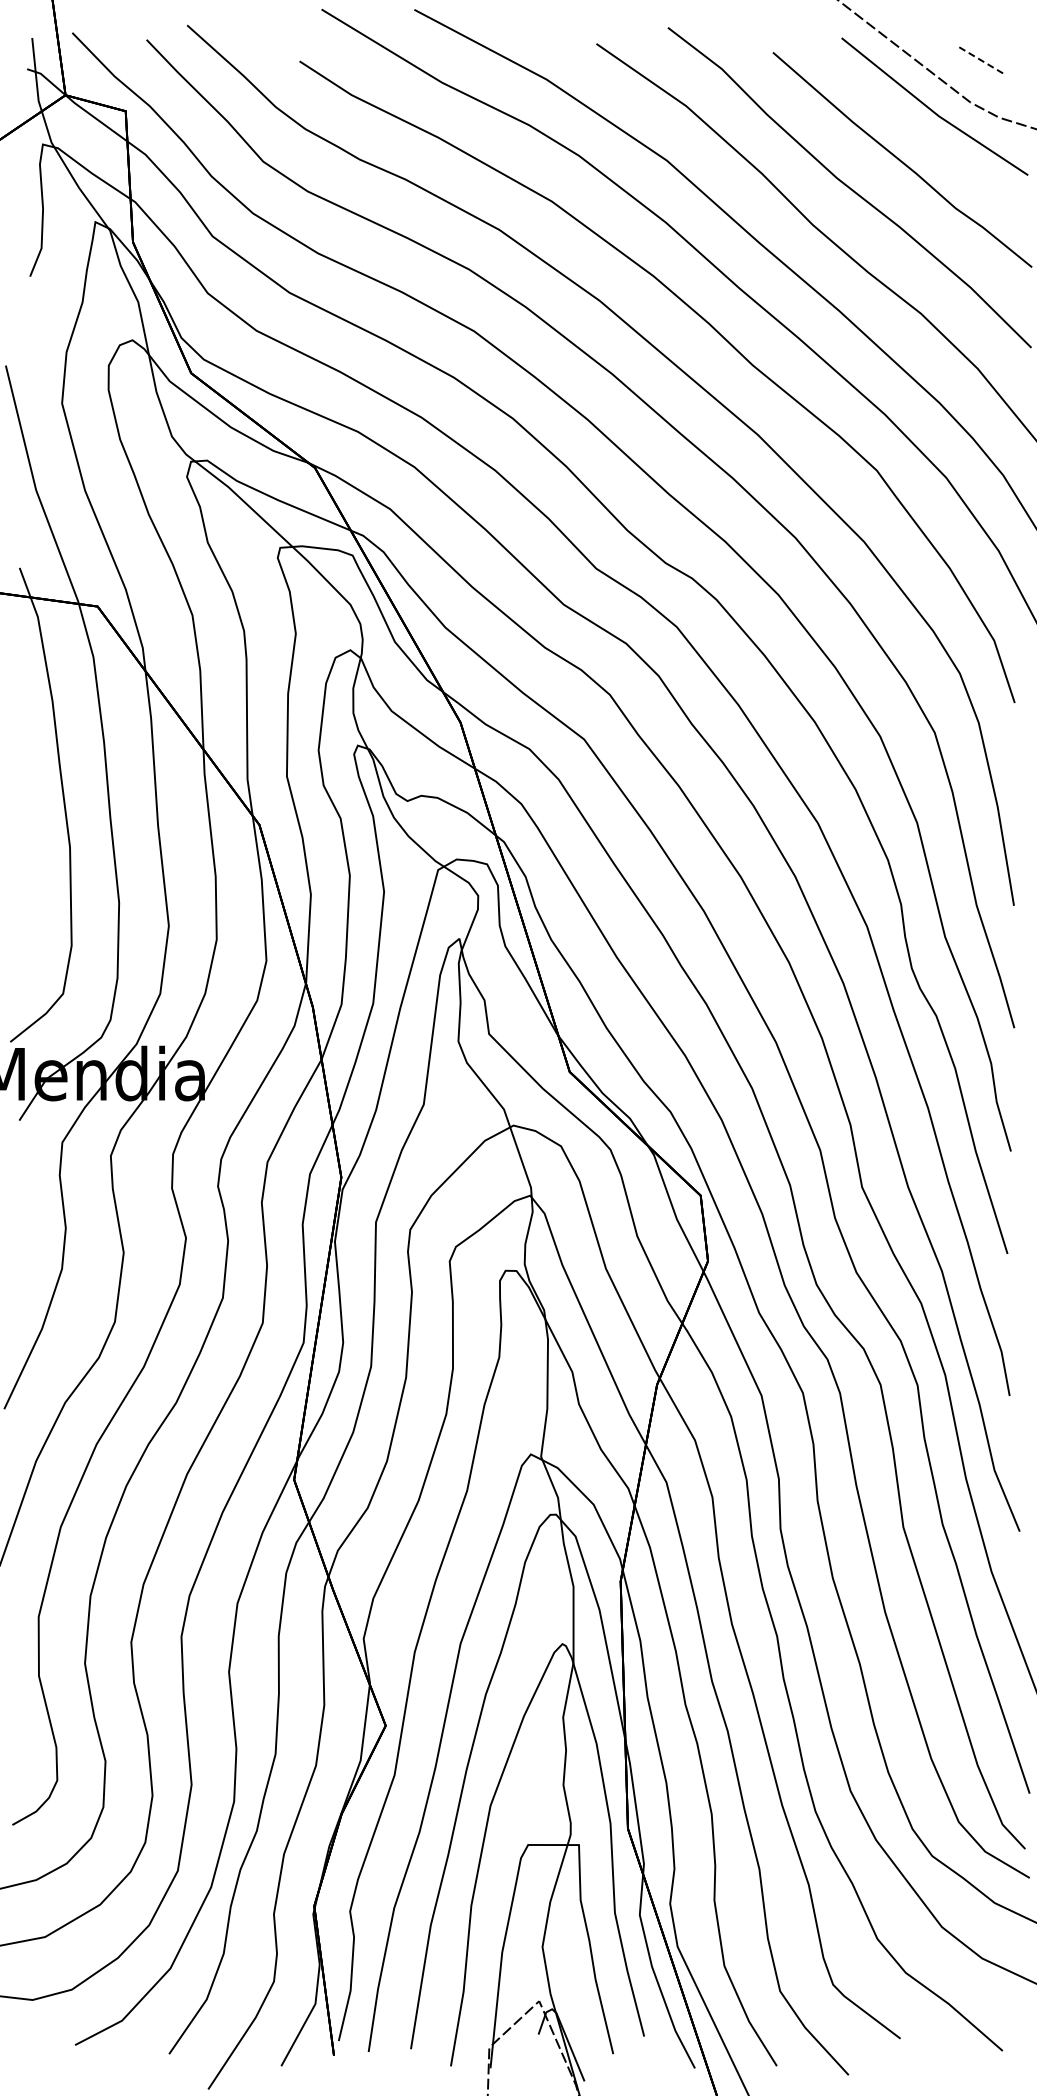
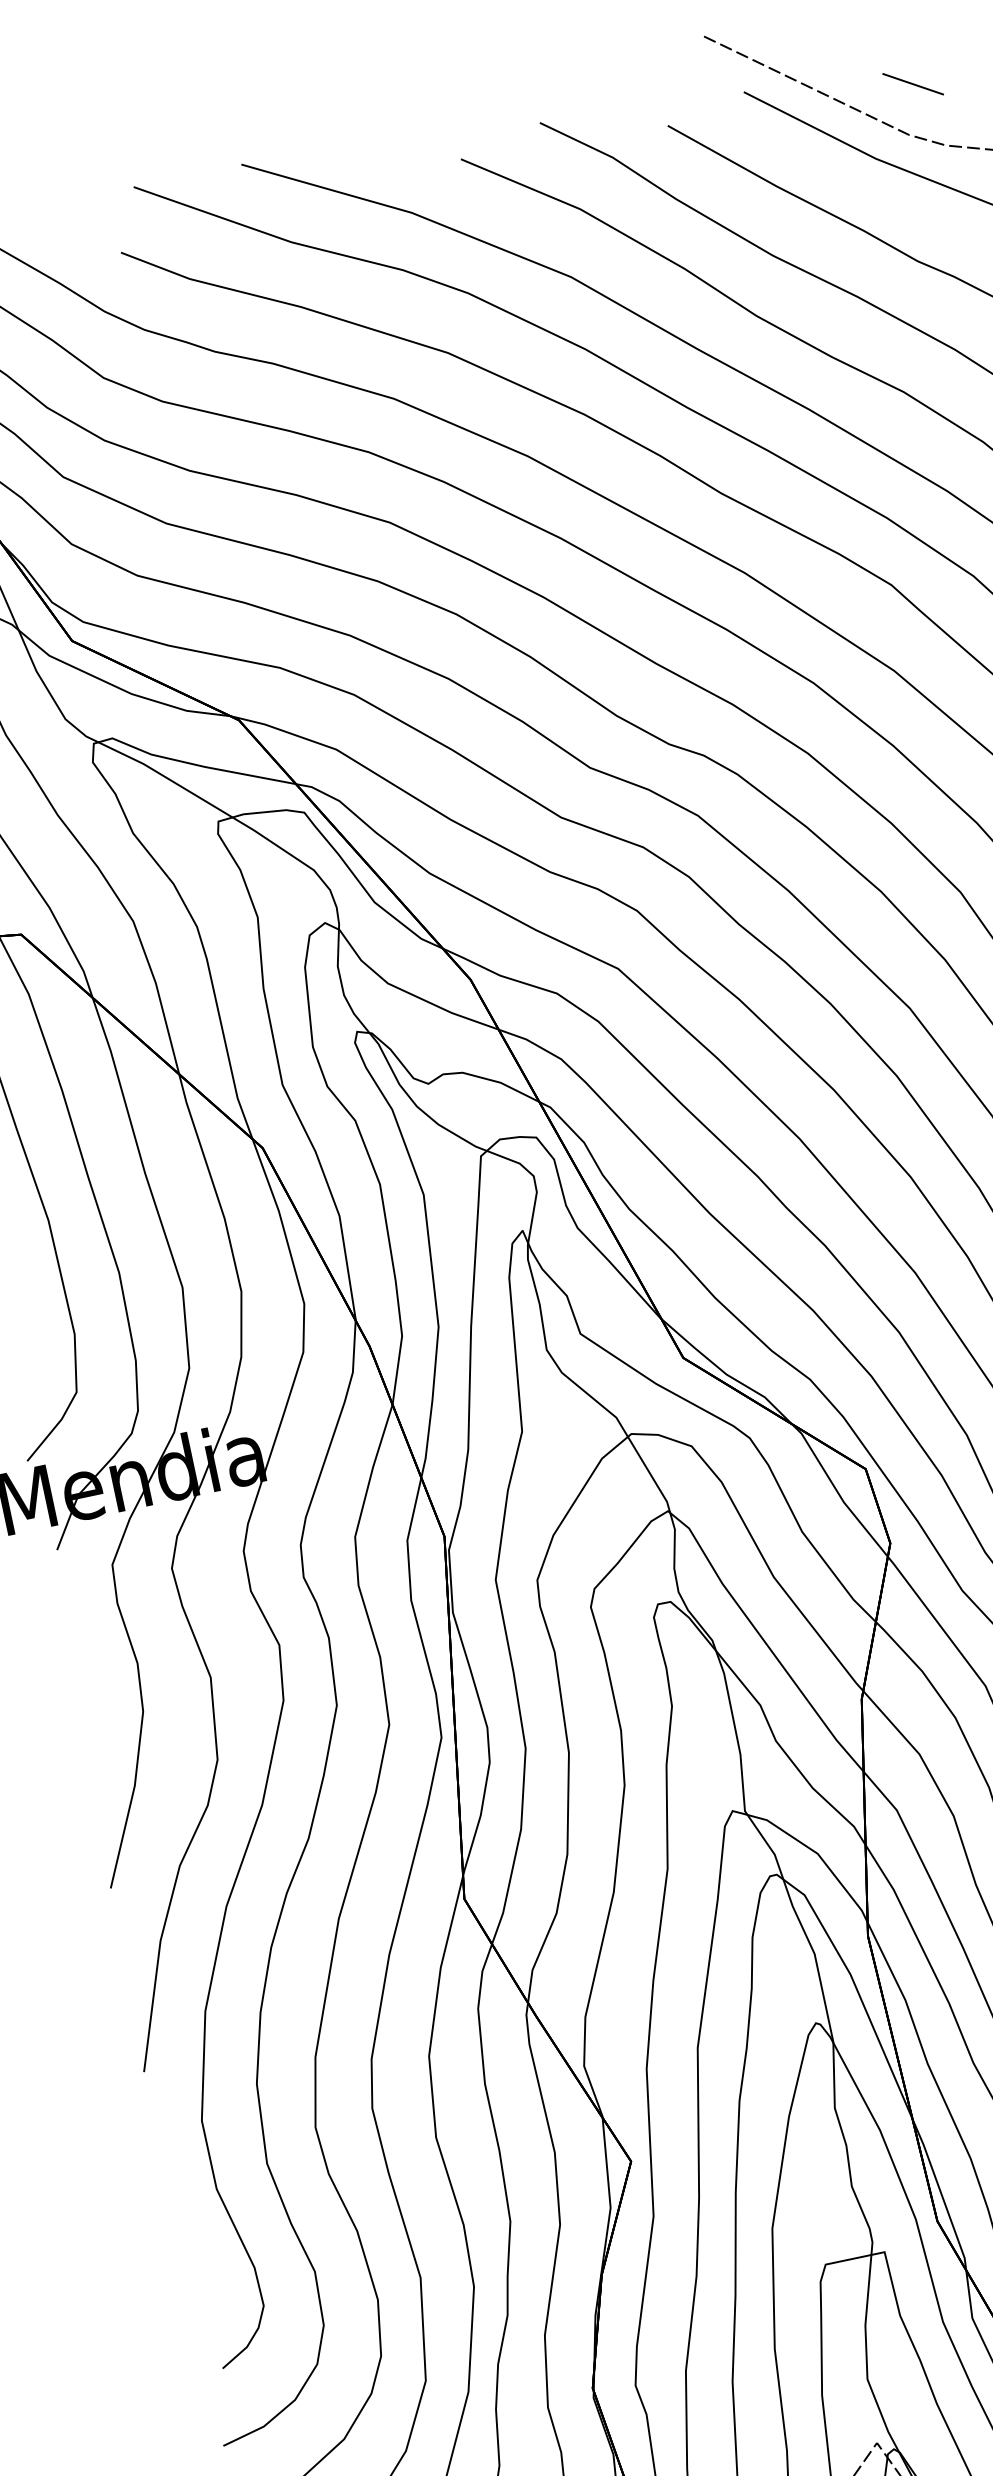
line: (983, 61) -> (914, 84), dashed -> solid

